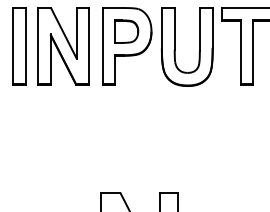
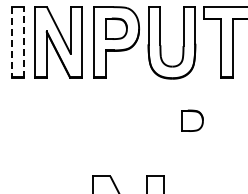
line: (26, 45) -> (24, 41), solid -> dashed
line: (13, 46) -> (12, 42), solid -> dashed
part: (209, 131) -> (192, 120), added

